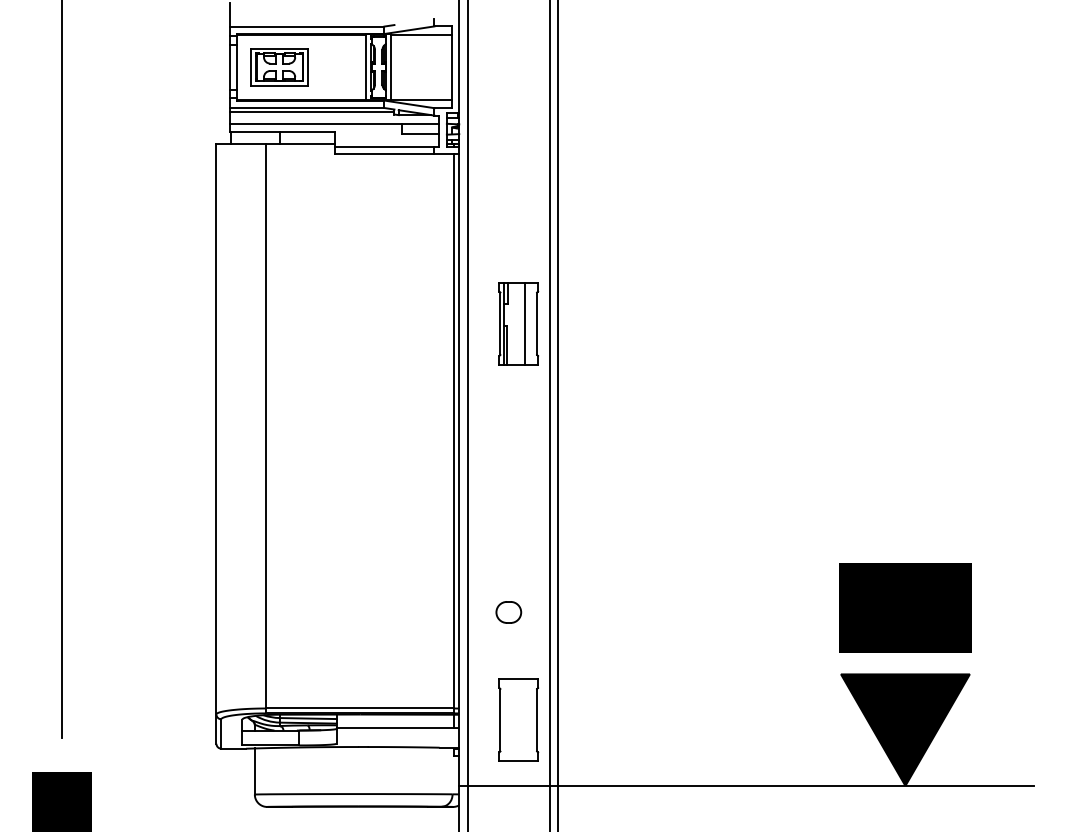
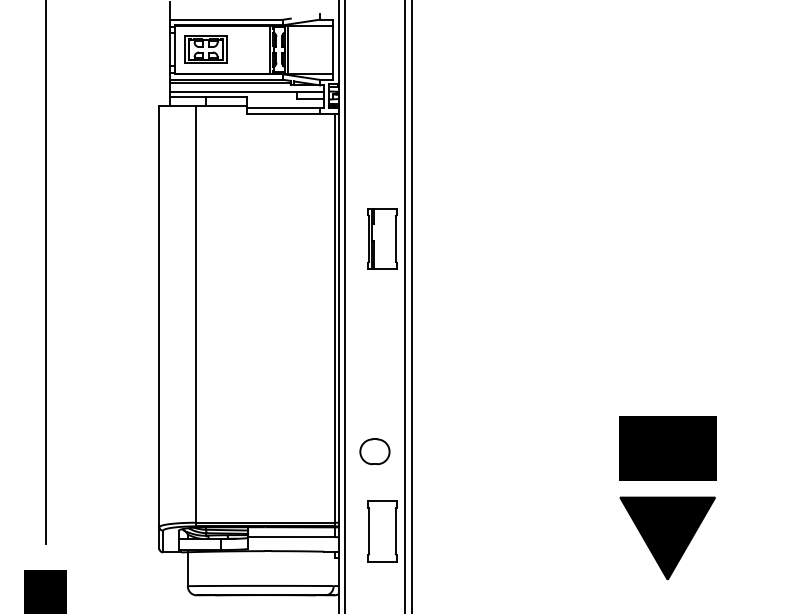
line: (525, 323) -> (387, 238), removed
part: (509, 611) -> (375, 451), size x1.6
line: (746, 785) -> (550, 579), removed

